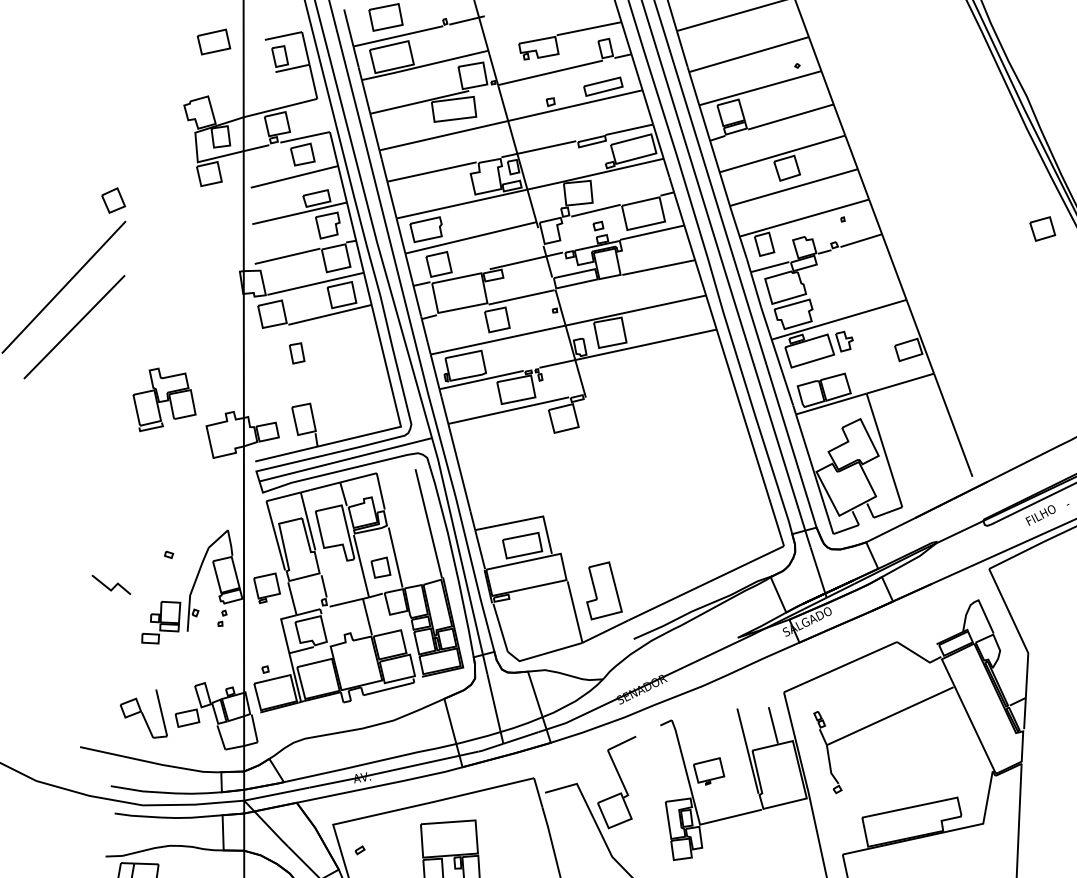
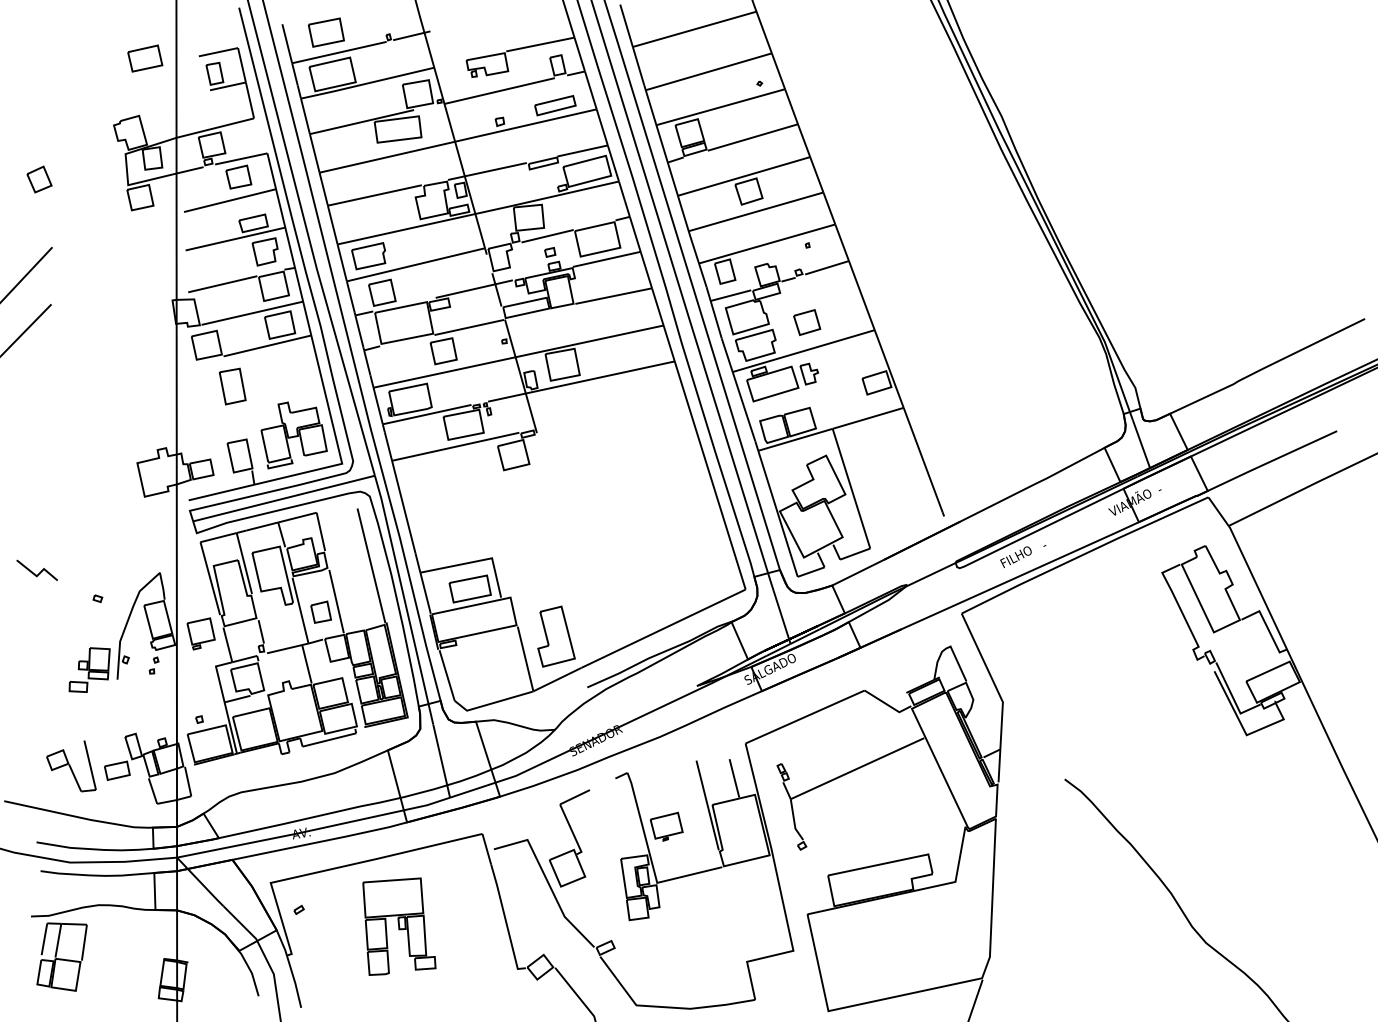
part: (113, 200) -> (39, 179), moved
part: (1043, 229) -> (807, 322), moved
part: (296, 353) -> (232, 386), size x1.67
part: (163, 399) -> (293, 435), moved
line: (107, 586) -> (33, 572), moved

